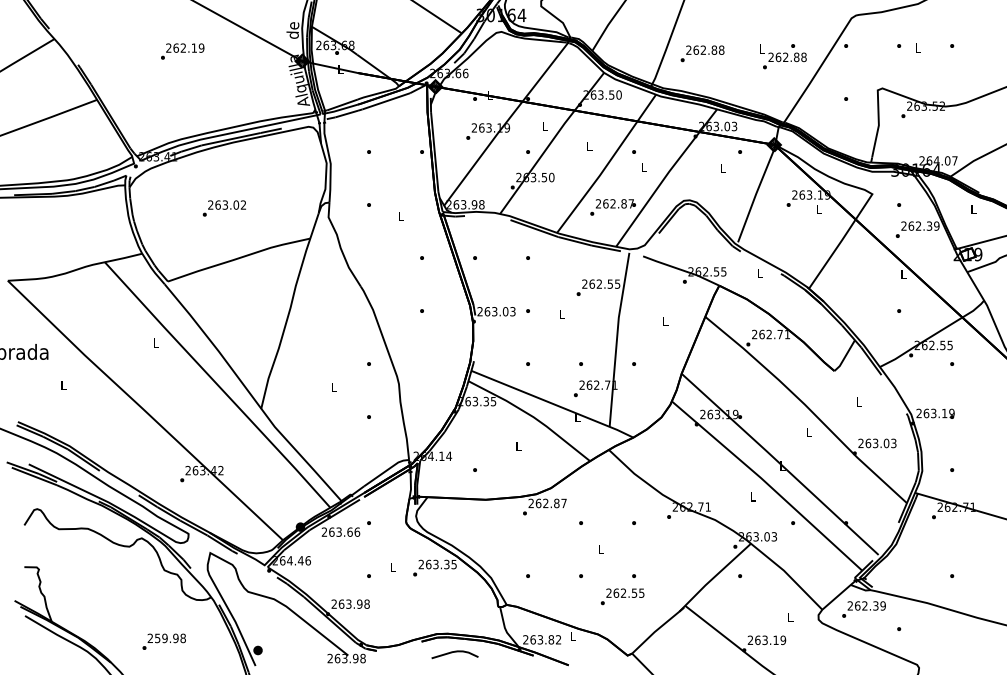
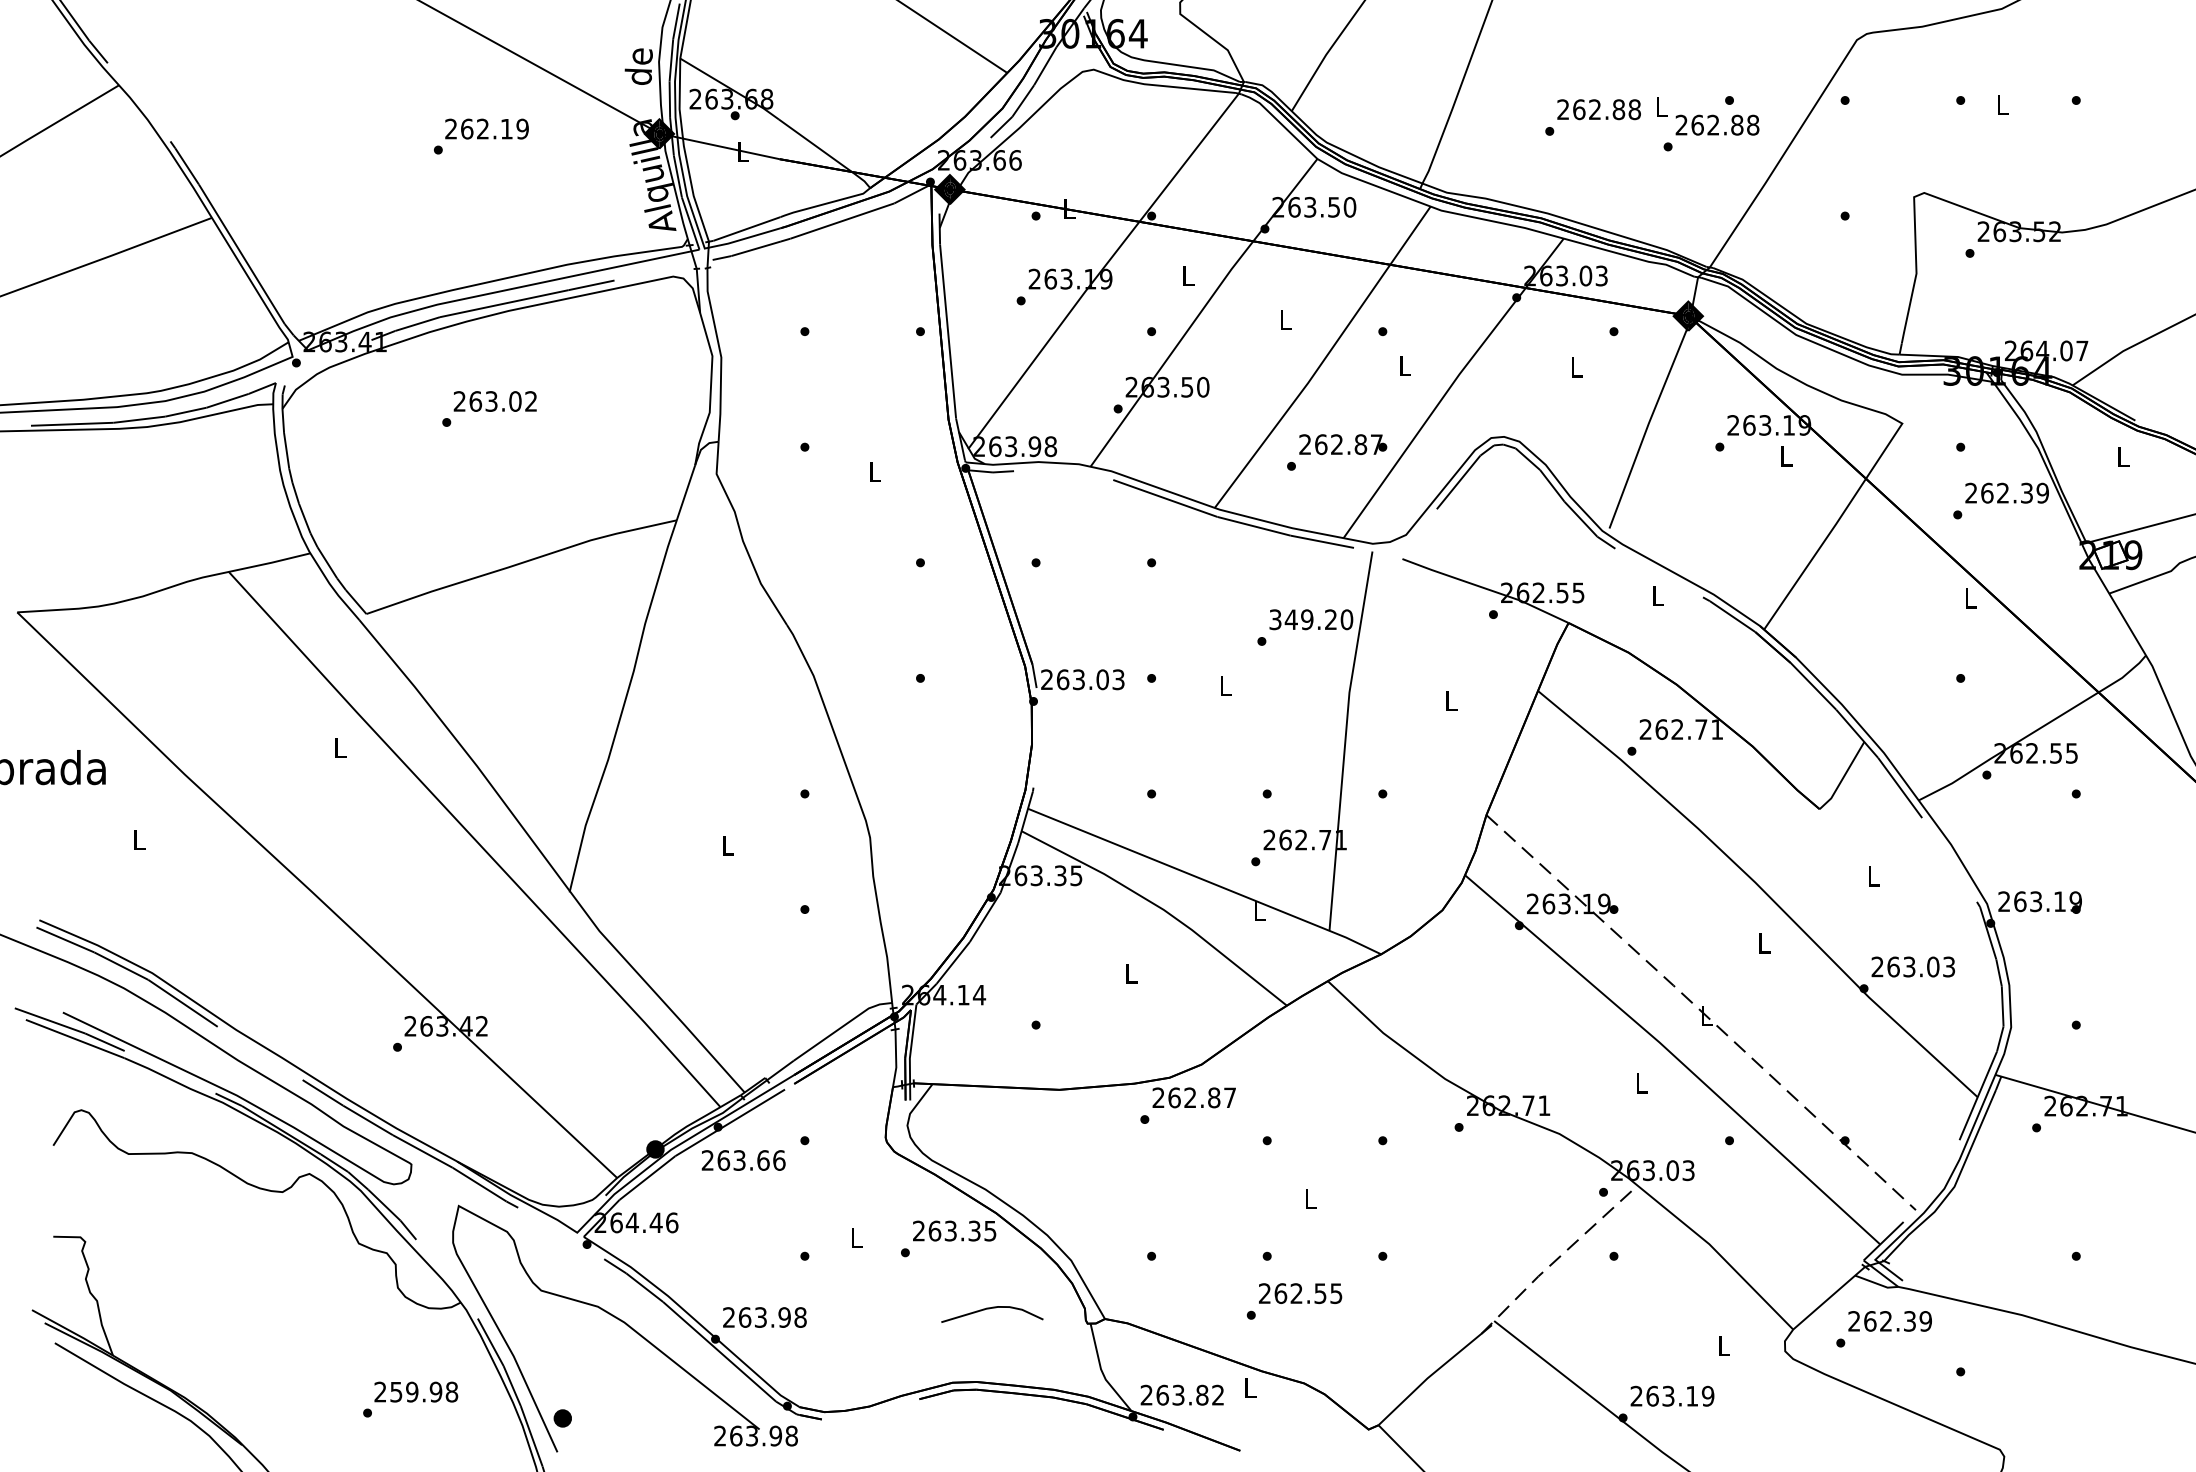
text: (182, 51) -> (480, 136), moved
text: (702, 53) -> (1592, 116), moved
text: (223, 208) -> (487, 408), moved
text: (601, 283) -> (1311, 618), 262.55 -> 349.20
line: (779, 463) -> (1699, 1010), solid -> dashed
line: (714, 577) -> (1558, 1259), solid -> dashed
text: (622, 596) -> (1294, 1300), moved
text: (163, 641) -> (408, 1398), moved
curve: (454, 652) -> (991, 1309), moved

